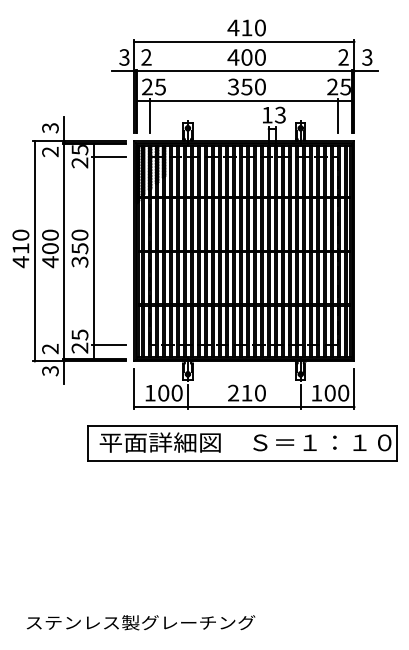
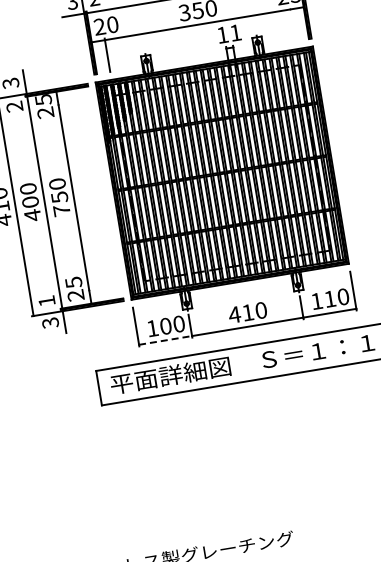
text: (160, 86) -> (112, 24), 25 -> 20
text: (280, 114) -> (235, 32), 13 -> 11
line: (338, 116) -> (293, 24), removed
line: (109, 157) -> (73, 102), removed
text: (79, 261) -> (61, 210), 350 -> 750
line: (109, 345) -> (104, 288), removed
text: (50, 349) -> (47, 301), 2 -> 1
text: (233, 392) -> (234, 314), 210 -> 410
text: (329, 392) -> (329, 298), 100 -> 110
line: (161, 407) -> (166, 340), solid -> dashed

